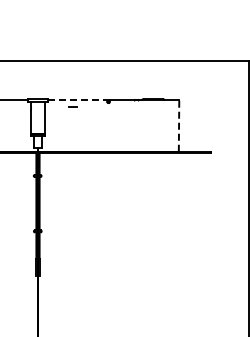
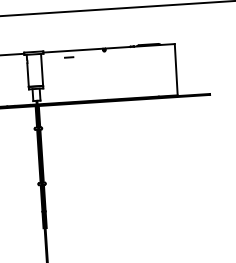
line: (77, 100) -> (73, 50), dashed -> solid
line: (179, 126) -> (176, 70), dashed -> solid

